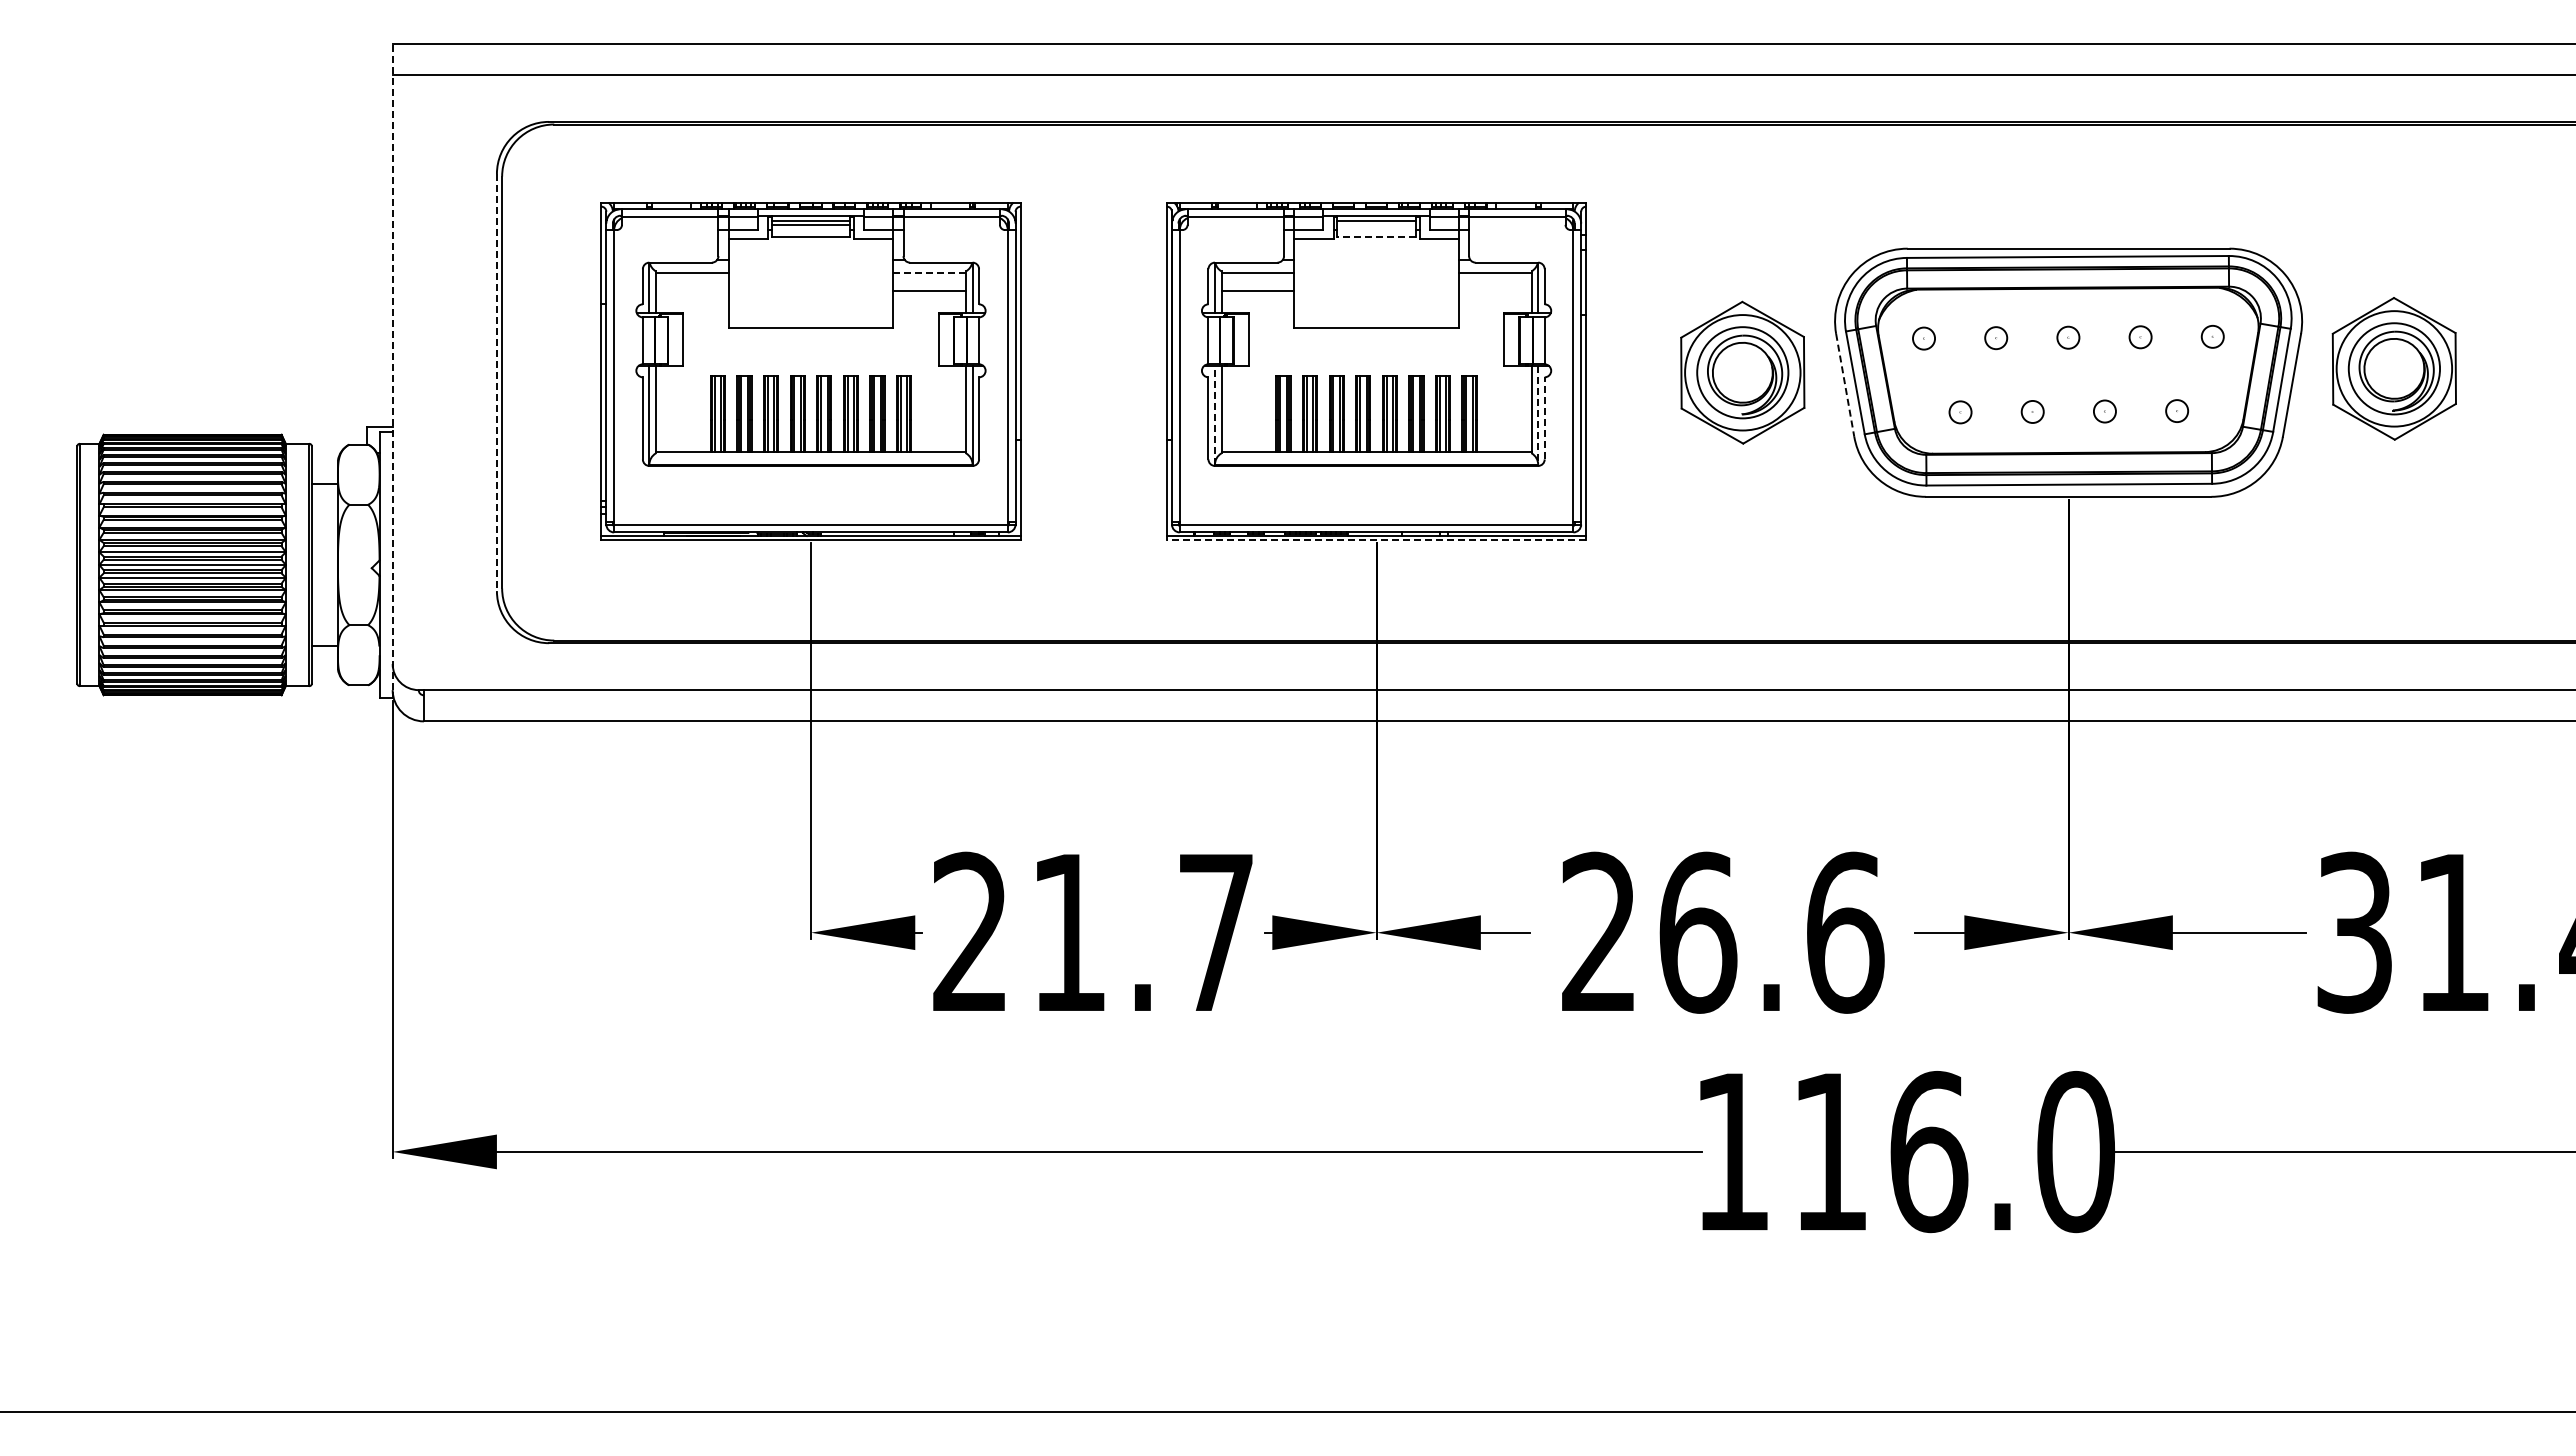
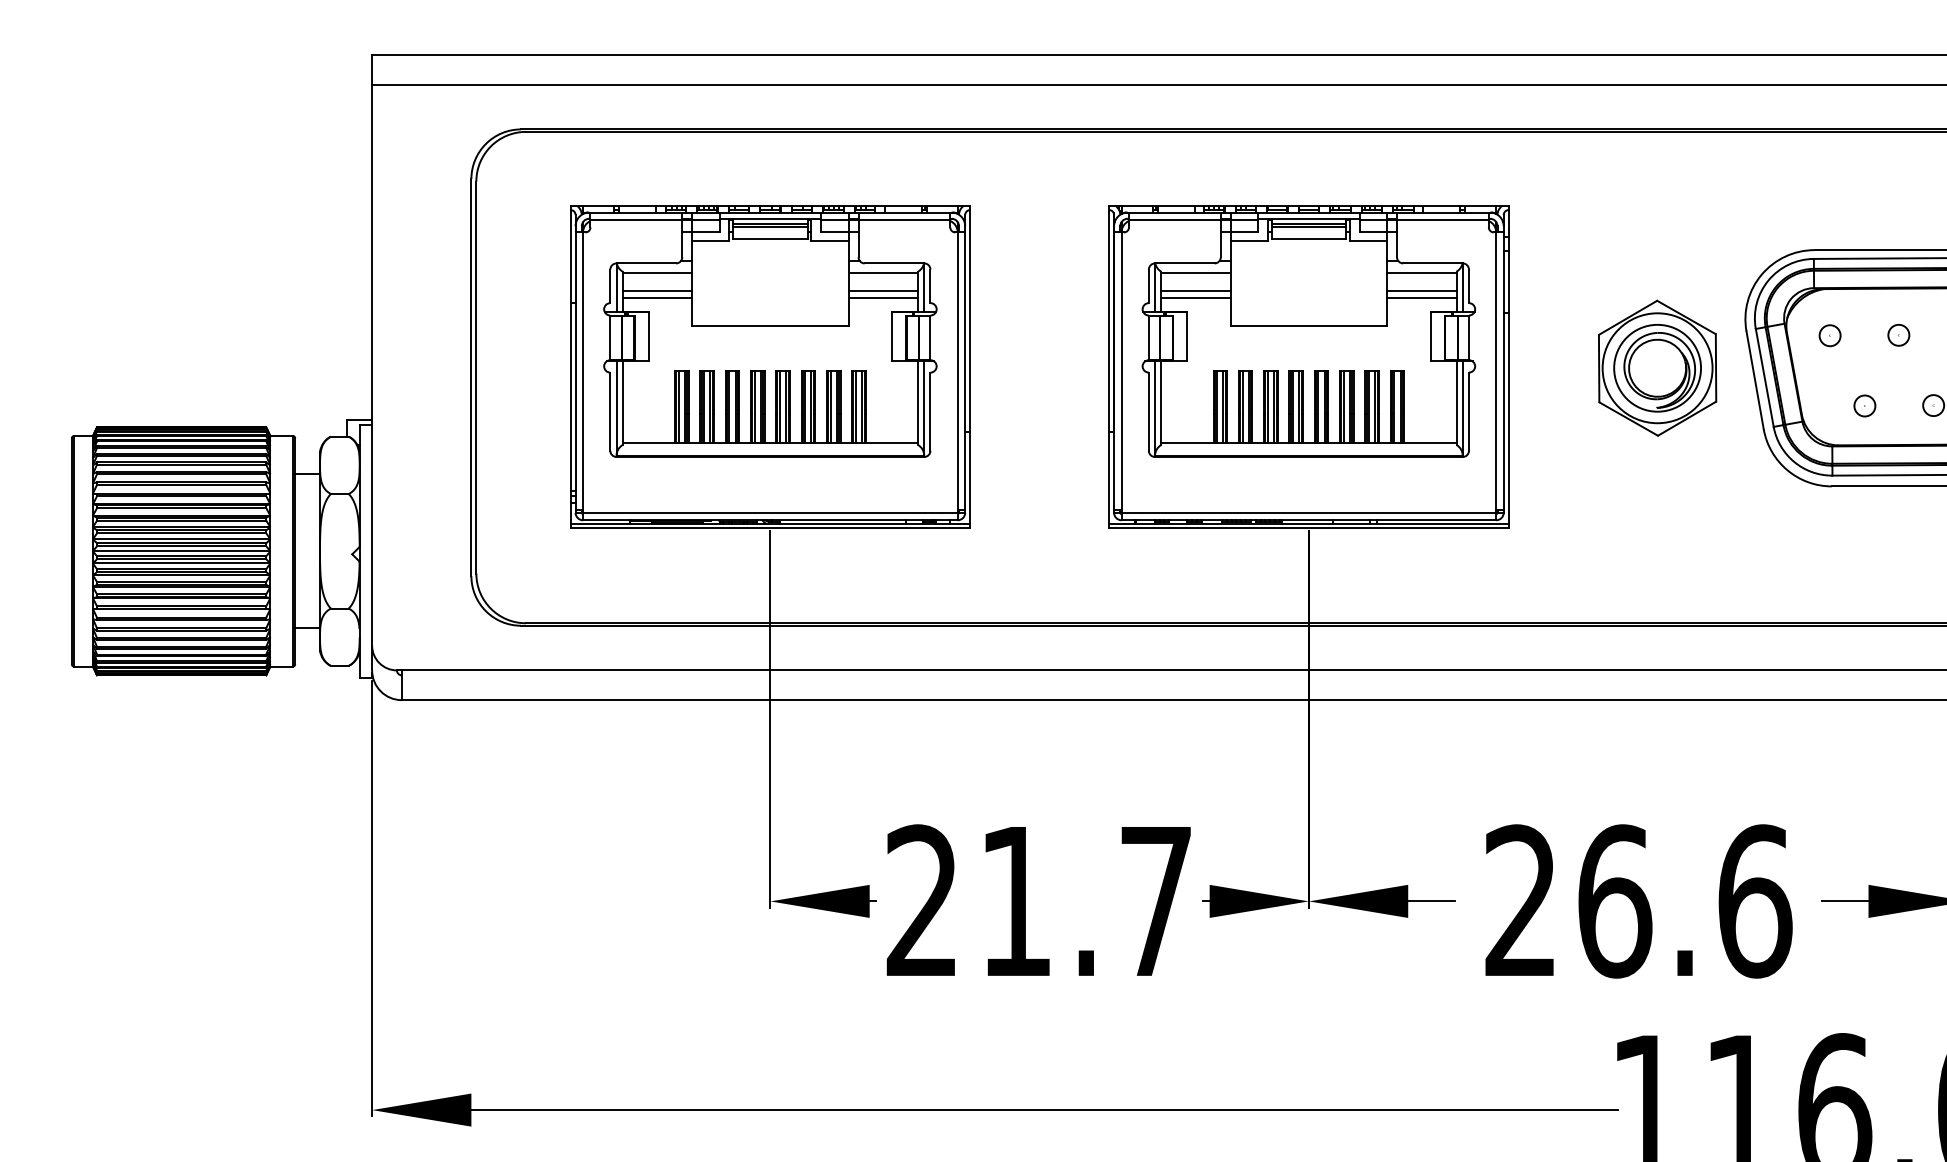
line: (1376, 224) -> (1308, 227), added
line: (1376, 236) -> (1308, 238), dashed -> solid
line: (929, 273) -> (883, 273), dashed -> solid
line: (691, 291) -> (656, 290), added
line: (1494, 291) -> (1421, 290), added
line: (691, 299) -> (656, 298), added
line: (929, 299) -> (883, 298), added
line: (1257, 299) -> (1195, 298), added
line: (1494, 299) -> (1421, 298), added
line: (392, 366) -> (371, 362), dashed -> solid
line: (496, 382) -> (470, 377), dashed -> solid
line: (1845, 385) -> (1755, 380), dashed -> solid
line: (1214, 415) -> (1154, 408), dashed -> solid
line: (1538, 415) -> (1463, 408), dashed -> solid
line: (1544, 417) -> (1468, 410), dashed -> solid
line: (1376, 540) -> (1308, 527), dashed -> solid

